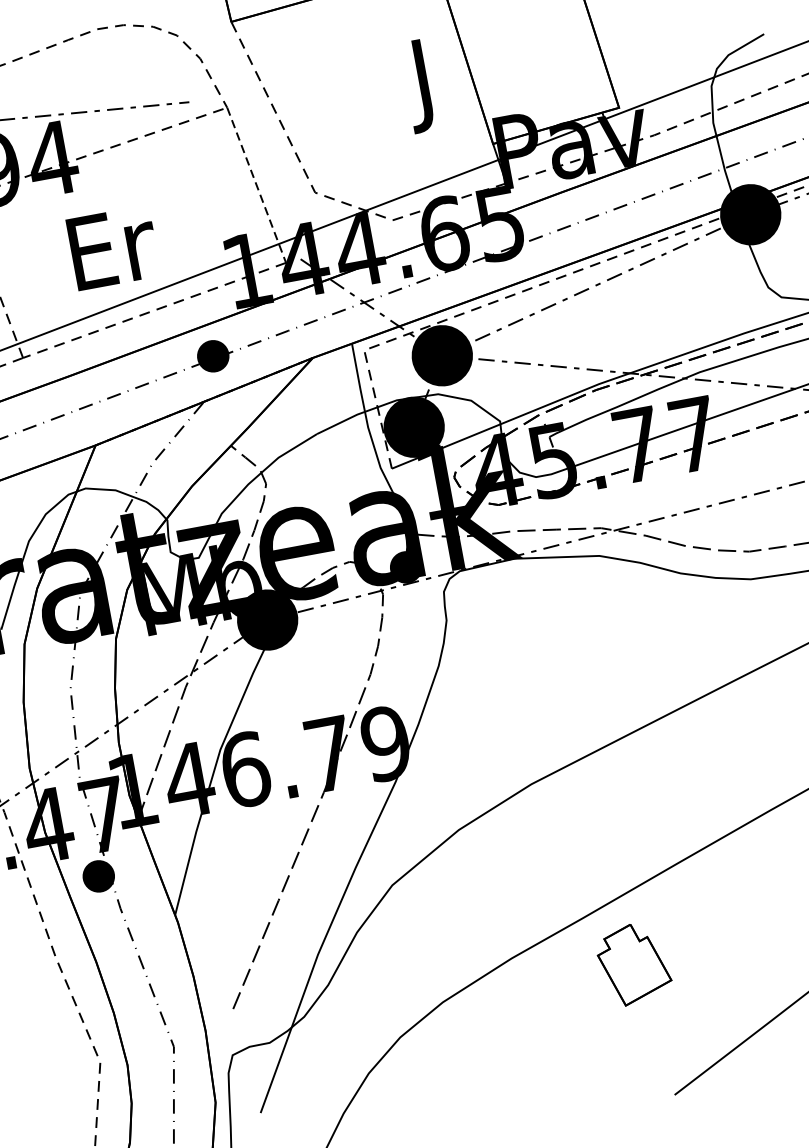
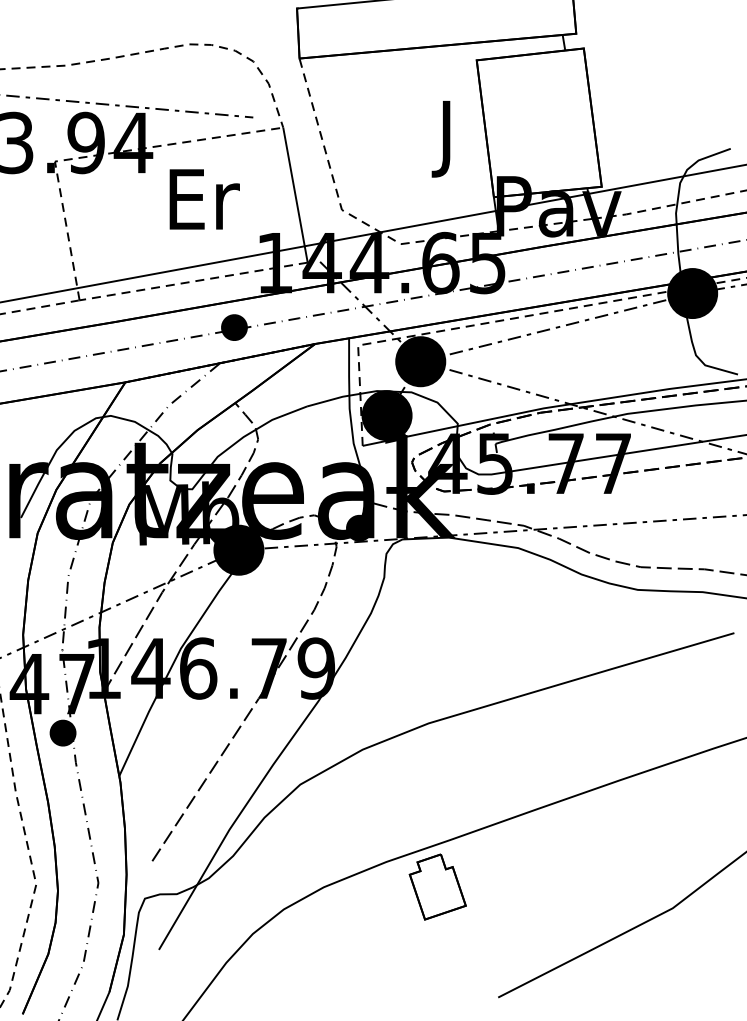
line: (256, 185) -> (295, 195), dashed -> solid
text: (113, 247) -> (204, 199), moved
part: (633, 963) -> (437, 886), moved

